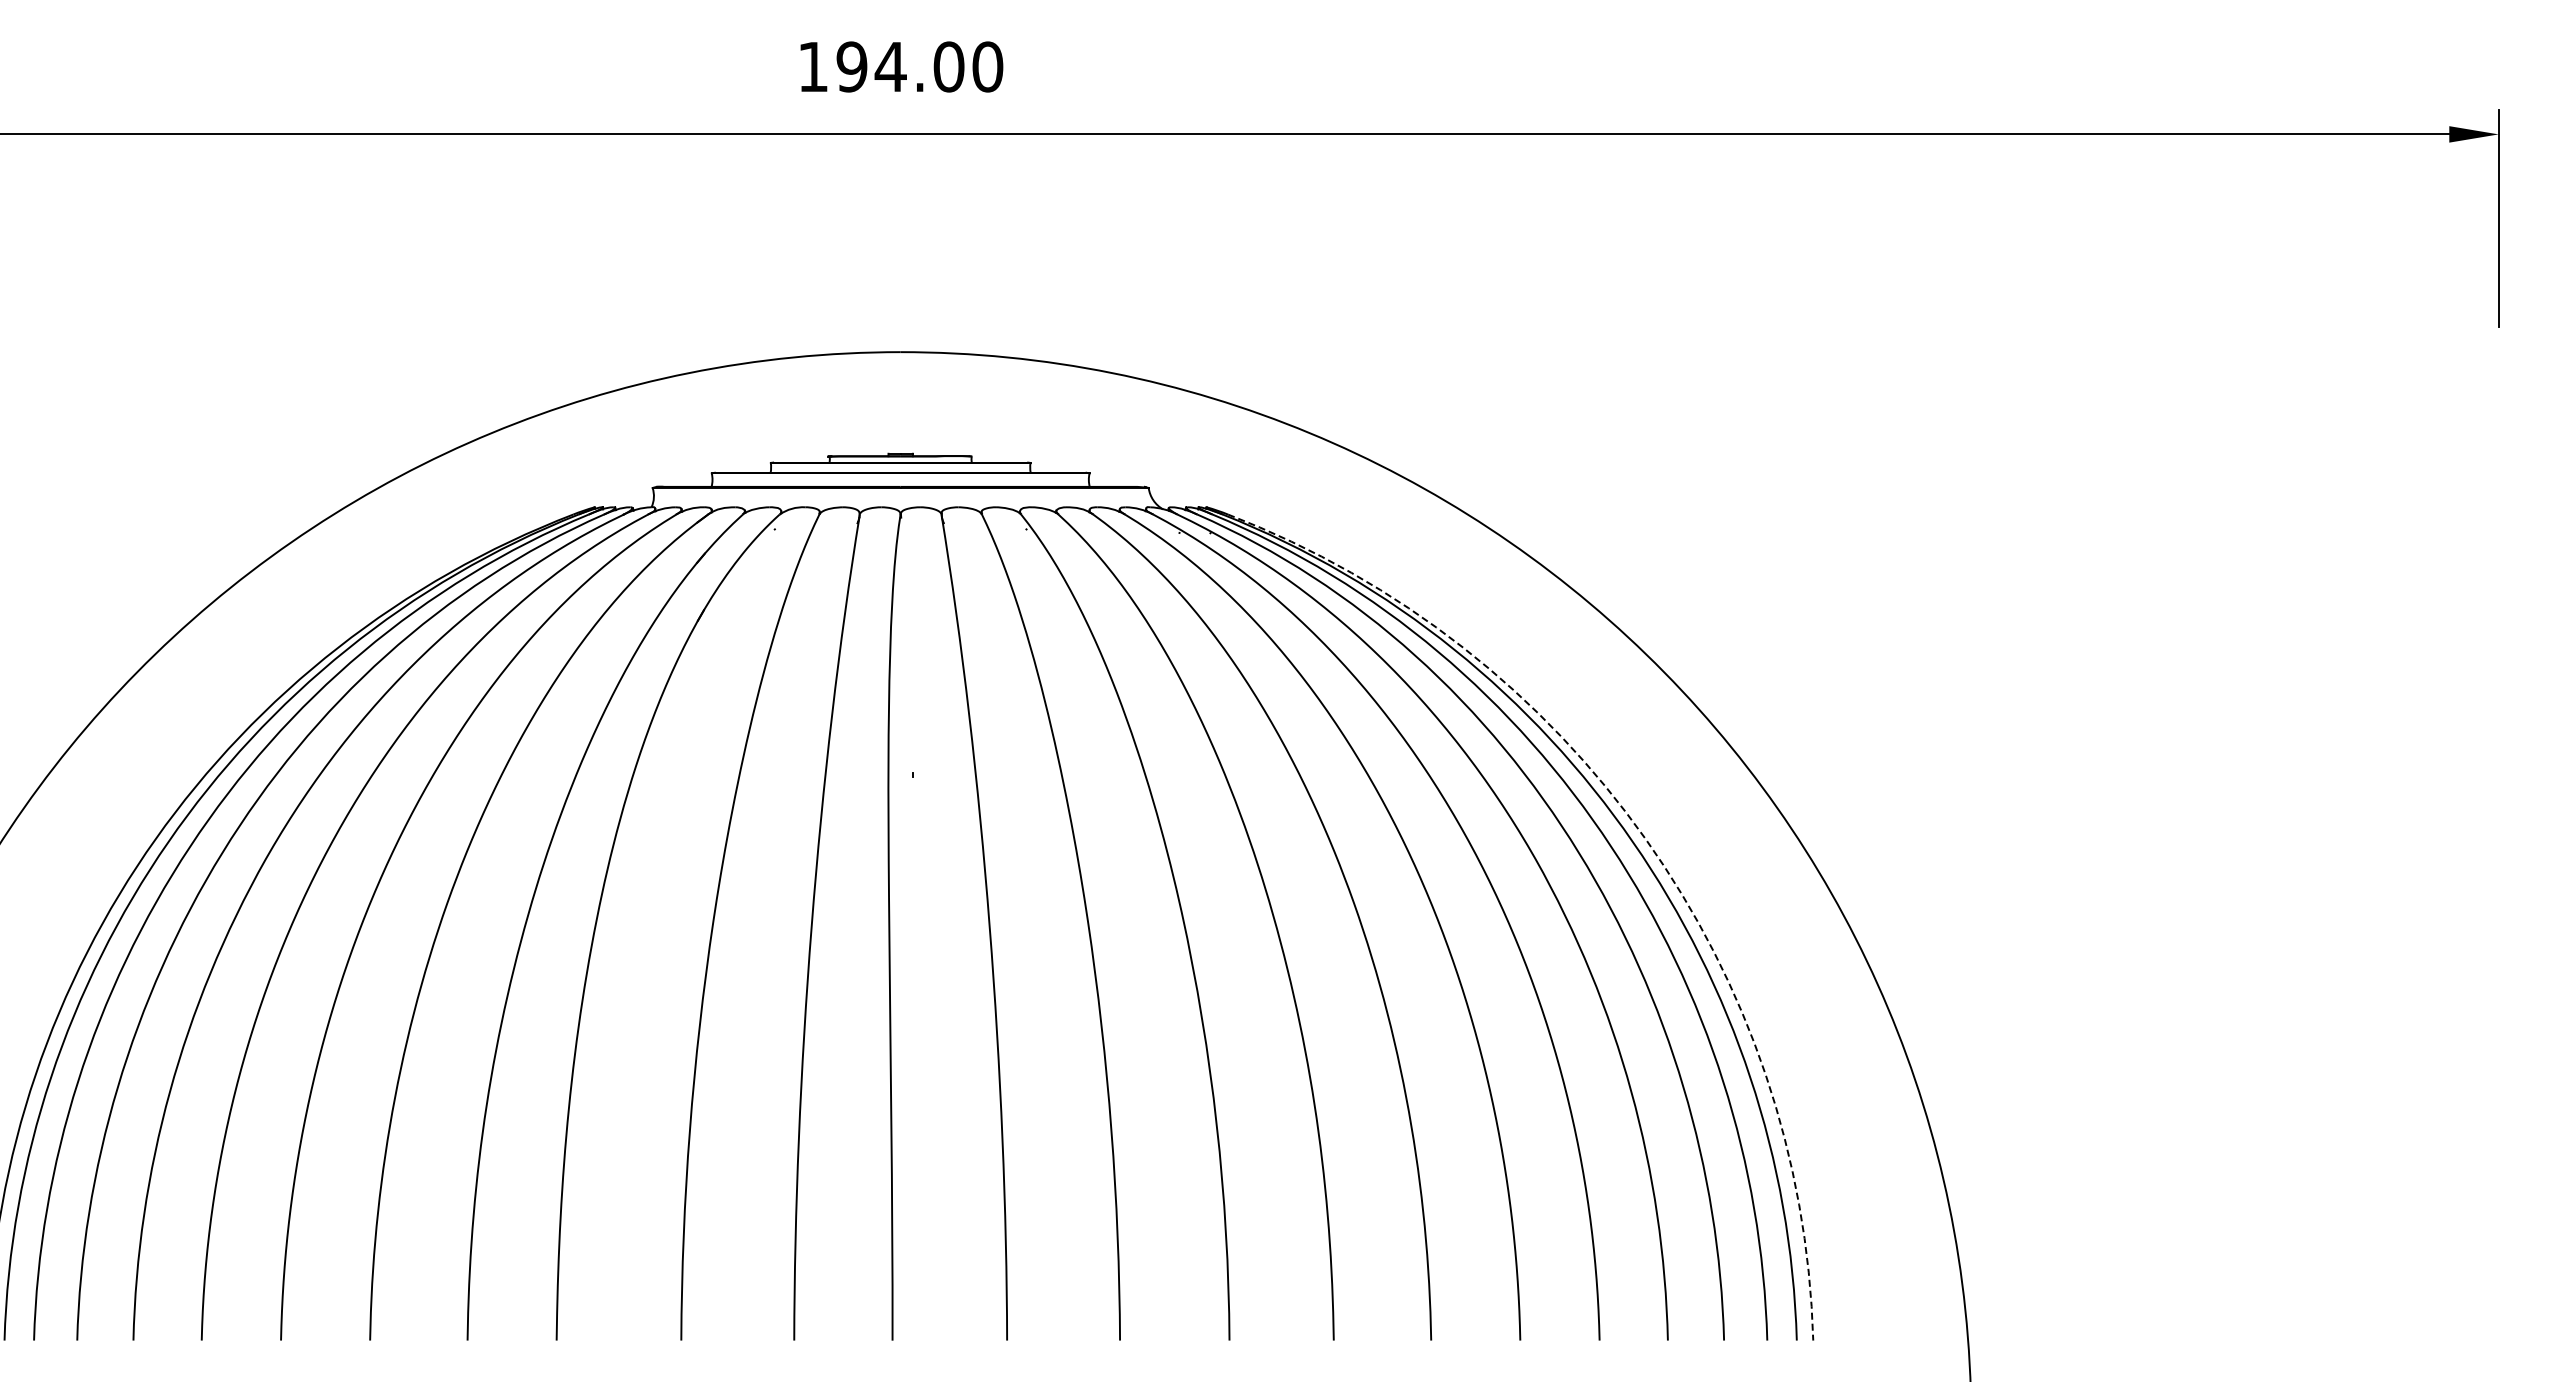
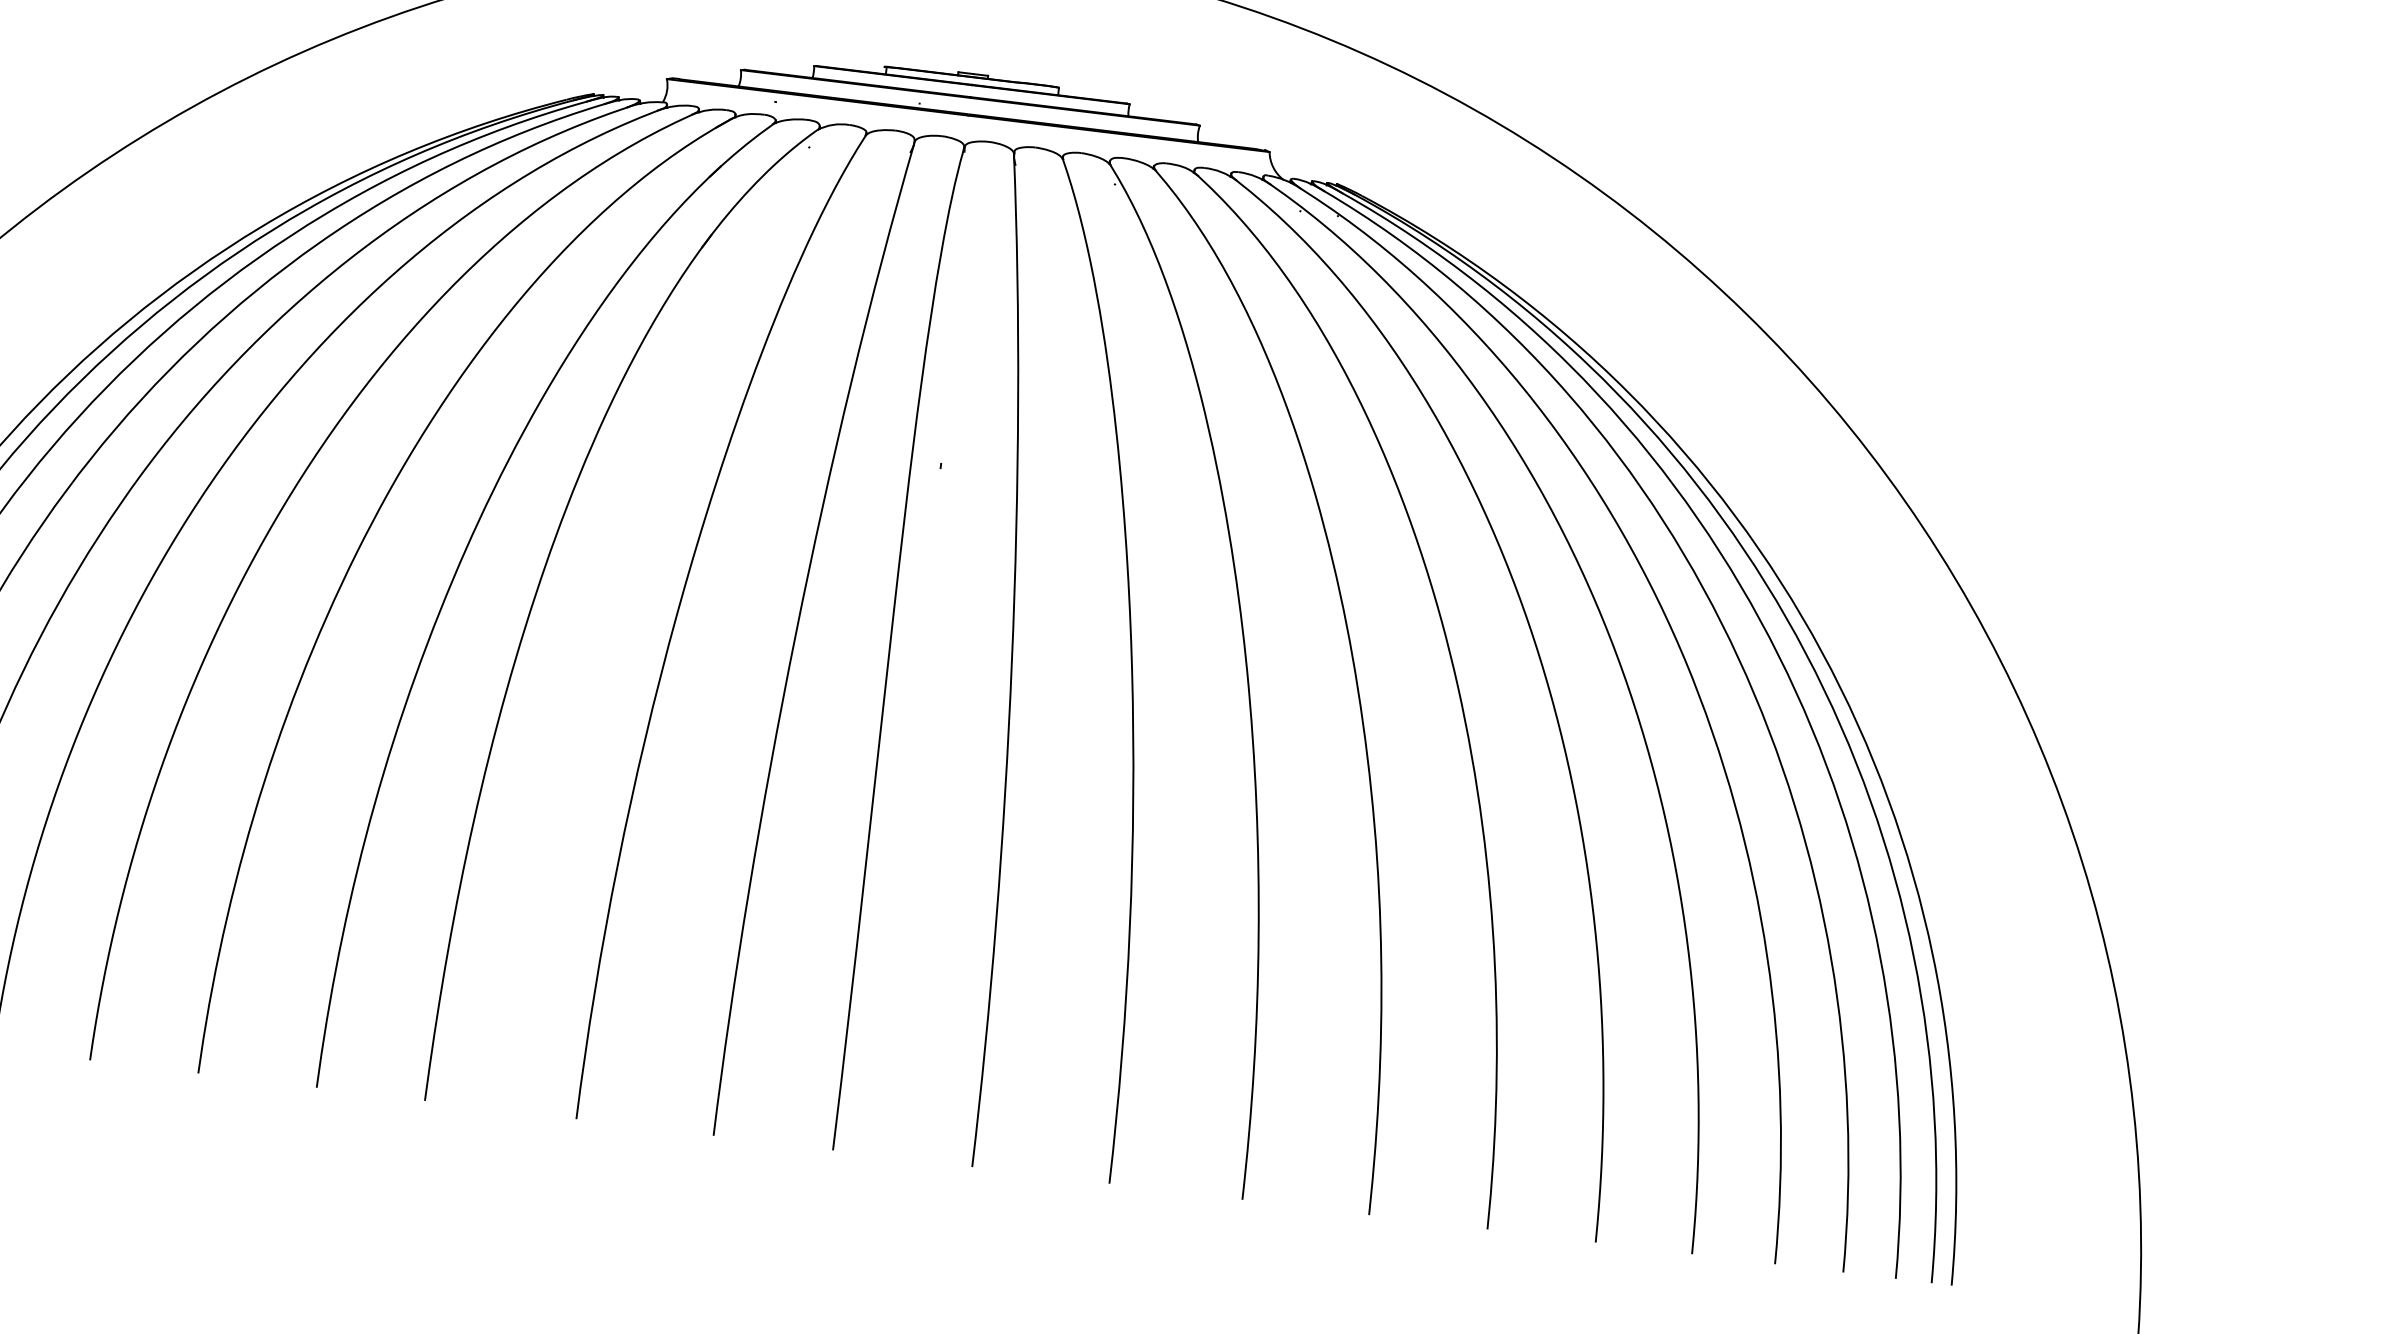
arc: (1645, 839) -> (1821, 652), dashed -> solid

